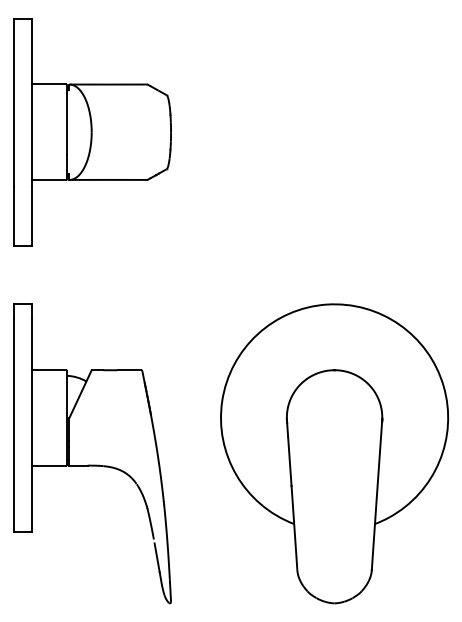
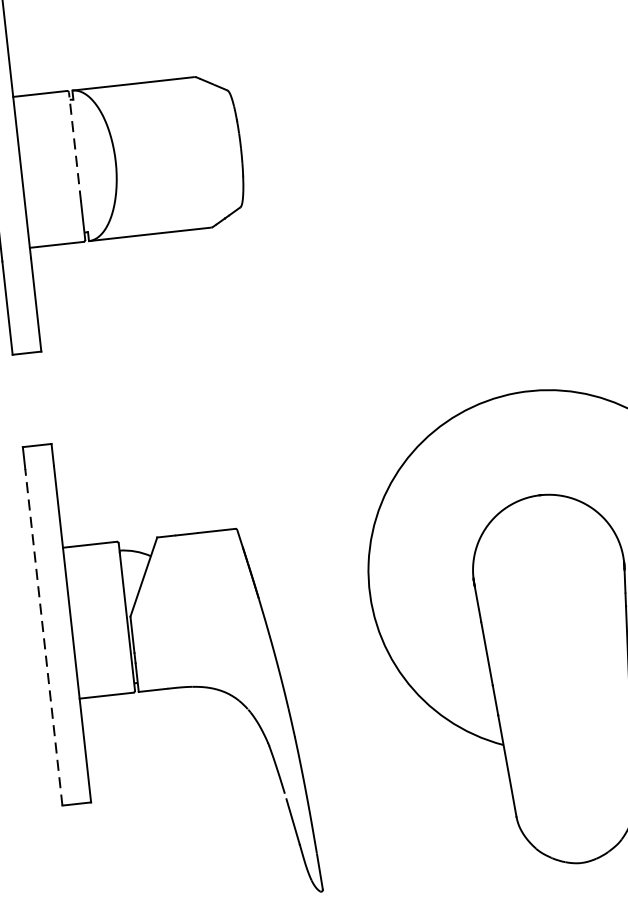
line: (67, 120) -> (75, 147), solid -> dashed
line: (13, 424) -> (43, 636), solid -> dashed

